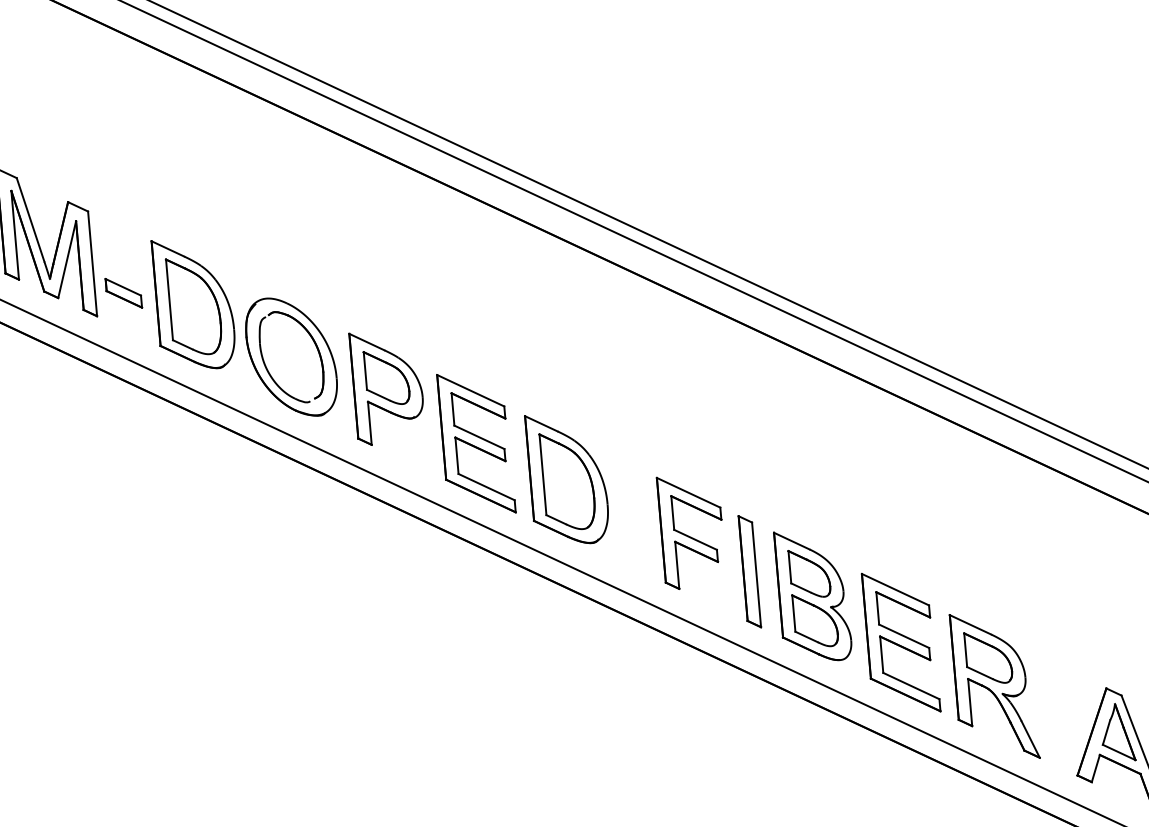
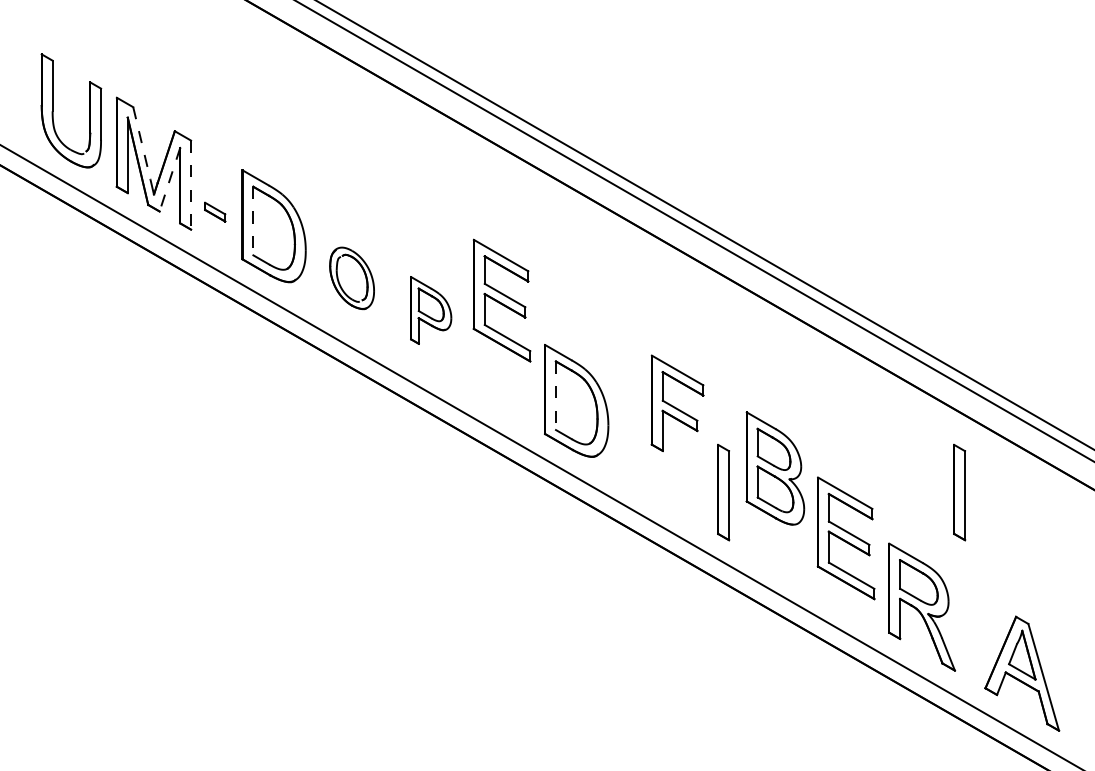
line: (31, 219) -> (142, 143), solid -> dashed
line: (66, 260) -> (169, 180), solid -> dashed
line: (93, 264) -> (191, 185), solid -> dashed
part: (122, 292) -> (214, 211), size x0.7
line: (169, 300) -> (253, 221), solid -> dashed
part: (290, 357) -> (351, 278), size x0.6
part: (386, 387) -> (430, 310), size x0.7
part: (475, 443) -> (501, 300), moved
line: (542, 475) -> (555, 396), solid -> dashed
part: (691, 530) -> (677, 402), moved
part: (1027, 547) -> (959, 492), added
part: (813, 595) -> (775, 468), moved
part: (900, 642) -> (845, 538), moved

